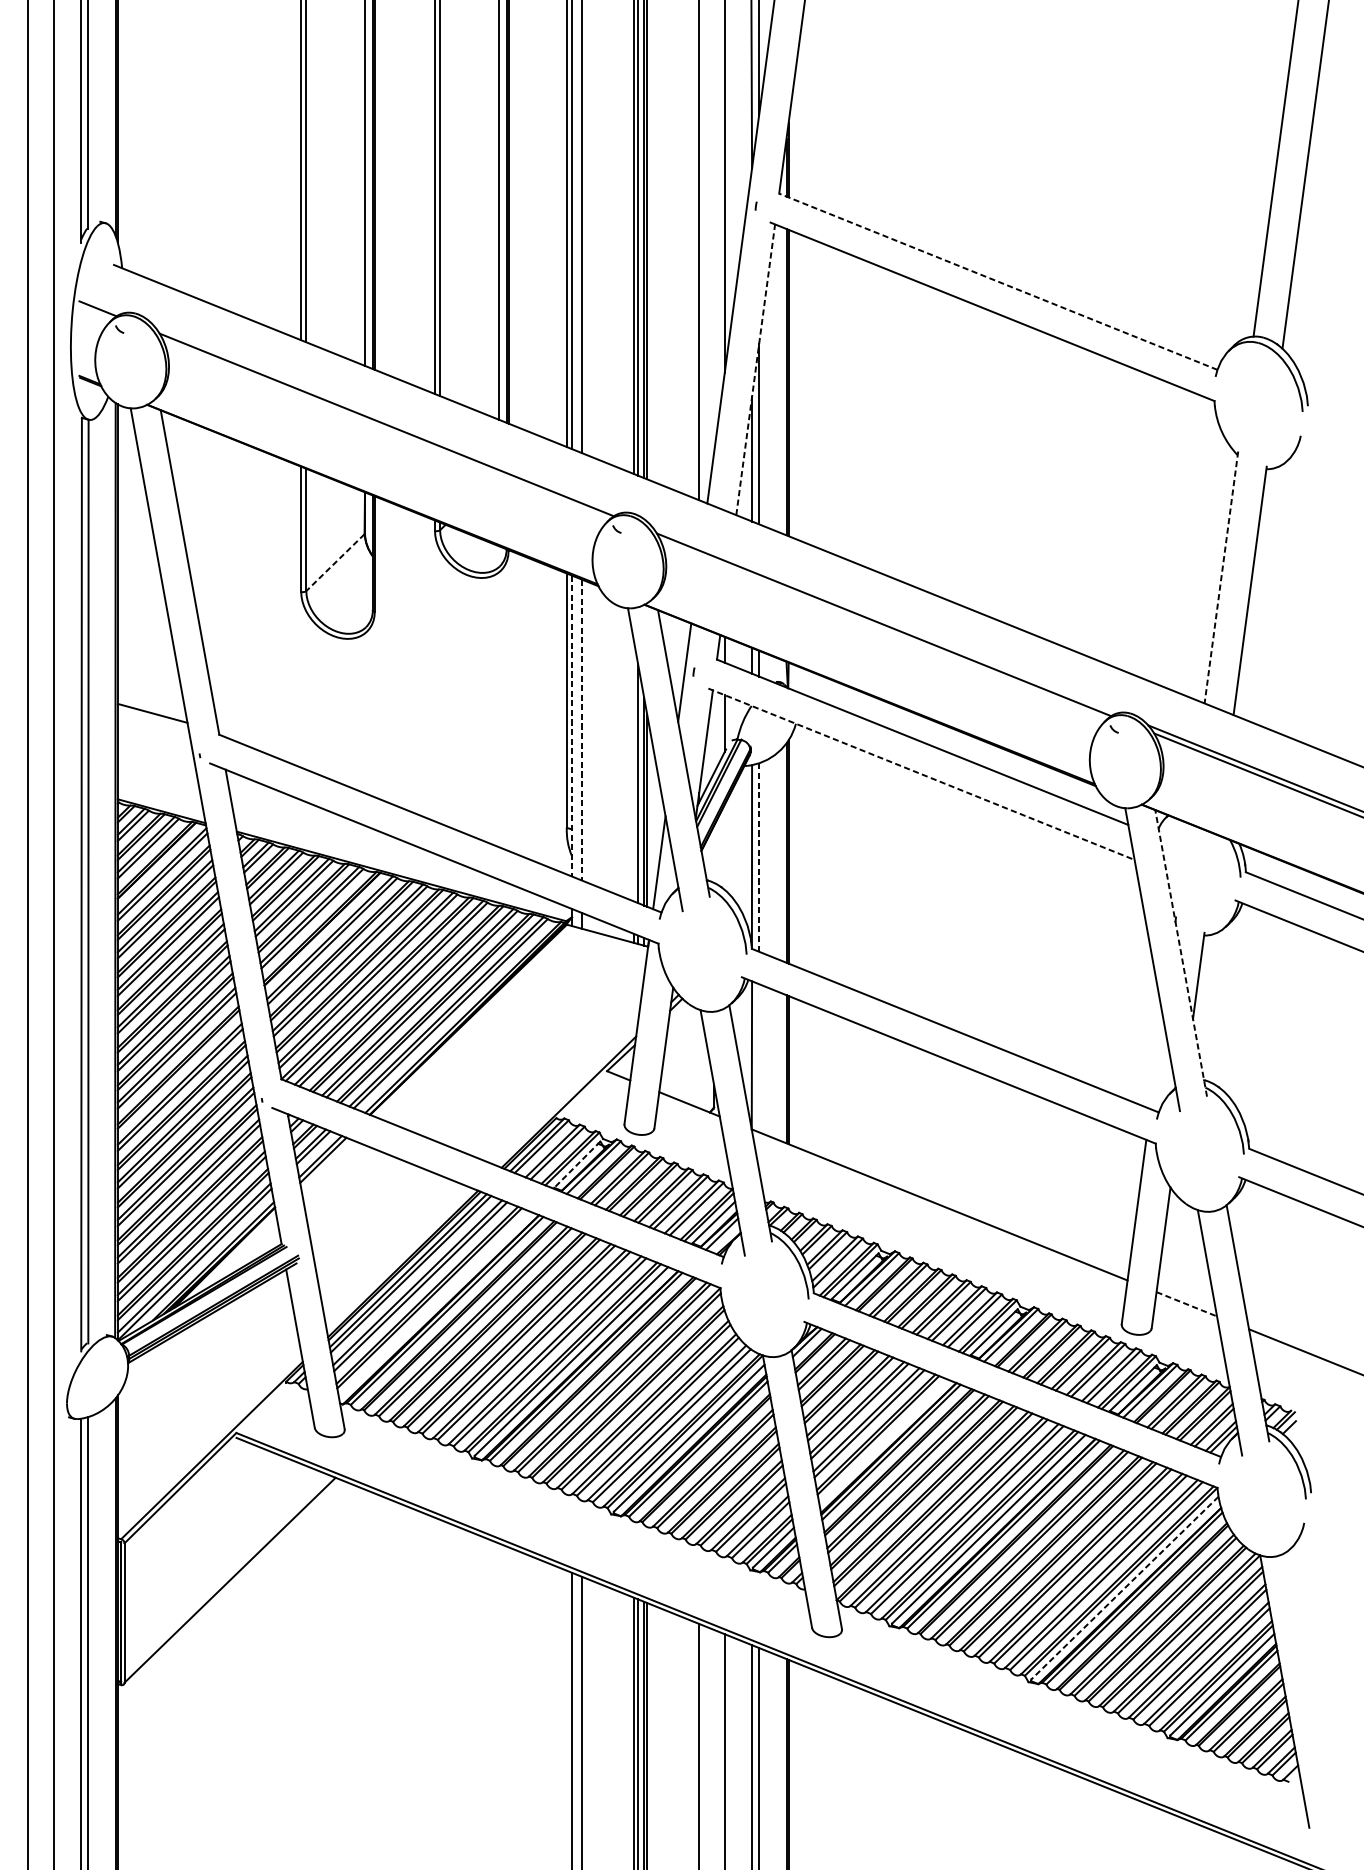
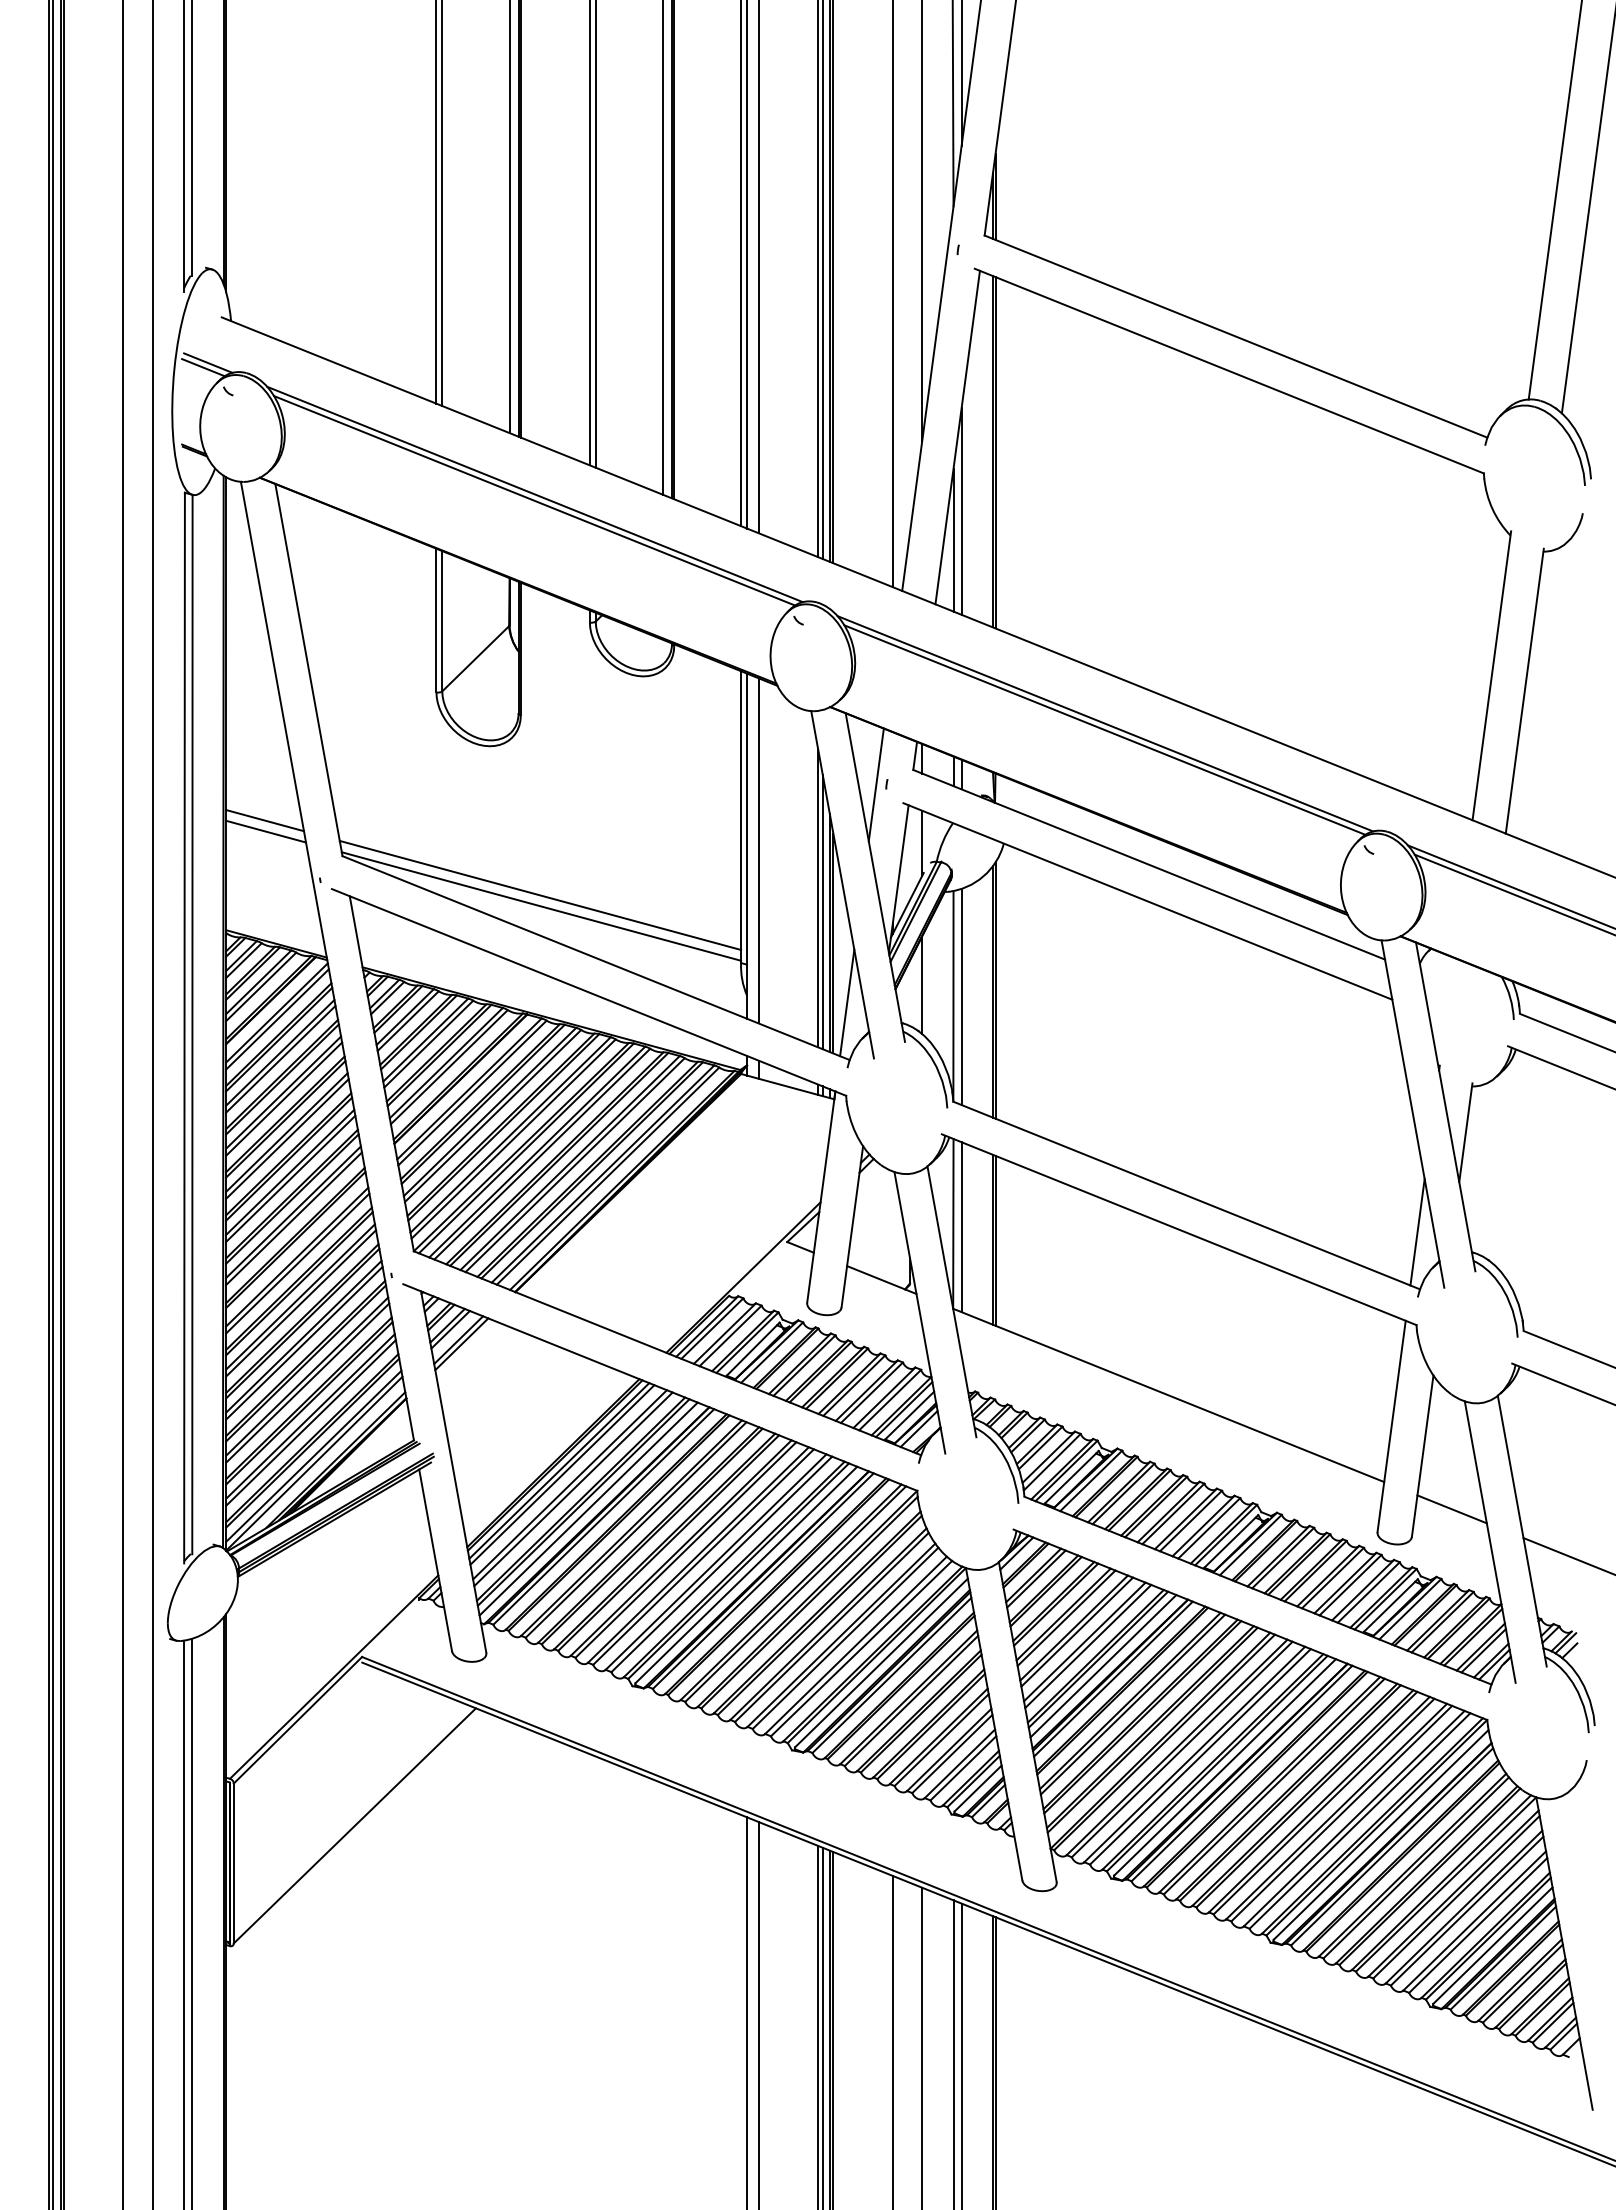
line: (998, 281) -> (1236, 336), dashed -> solid
line: (102, 304) -> (208, 362), added
line: (755, 369) -> (957, 437), dashed -> solid
line: (386, 419) -> (534, 494), added
line: (335, 562) -> (475, 658), dashed -> solid
line: (1221, 577) -> (1491, 675), dashed -> solid
line: (884, 619) -> (1105, 723), added
line: (151, 703) -> (264, 820), added
line: (572, 726) -> (747, 846), dashed -> solid
line: (582, 729) -> (758, 850), dashed -> solid
line: (391, 769) -> (540, 895), added
line: (634, 770) -> (818, 897), added
line: (922, 774) -> (1148, 901), dashed -> solid
line: (392, 778) -> (541, 906), added
line: (725, 847) -> (922, 985), added
line: (759, 857) -> (961, 997), dashed -> solid
line: (1181, 953) -> (1445, 1106), dashed -> solid
line: (759, 1058) -> (961, 1227), added
line: (1156, 1062) -> (1417, 1232), added
line: (576, 1164) -> (752, 1349), dashed -> solid
line: (433, 1303) -> (588, 1508), added
line: (1187, 1304) -> (1452, 1509), dashed -> solid
line: (882, 1441) -> (1103, 1666), added
line: (1124, 1588) -> (1380, 1835), dashed -> solid

